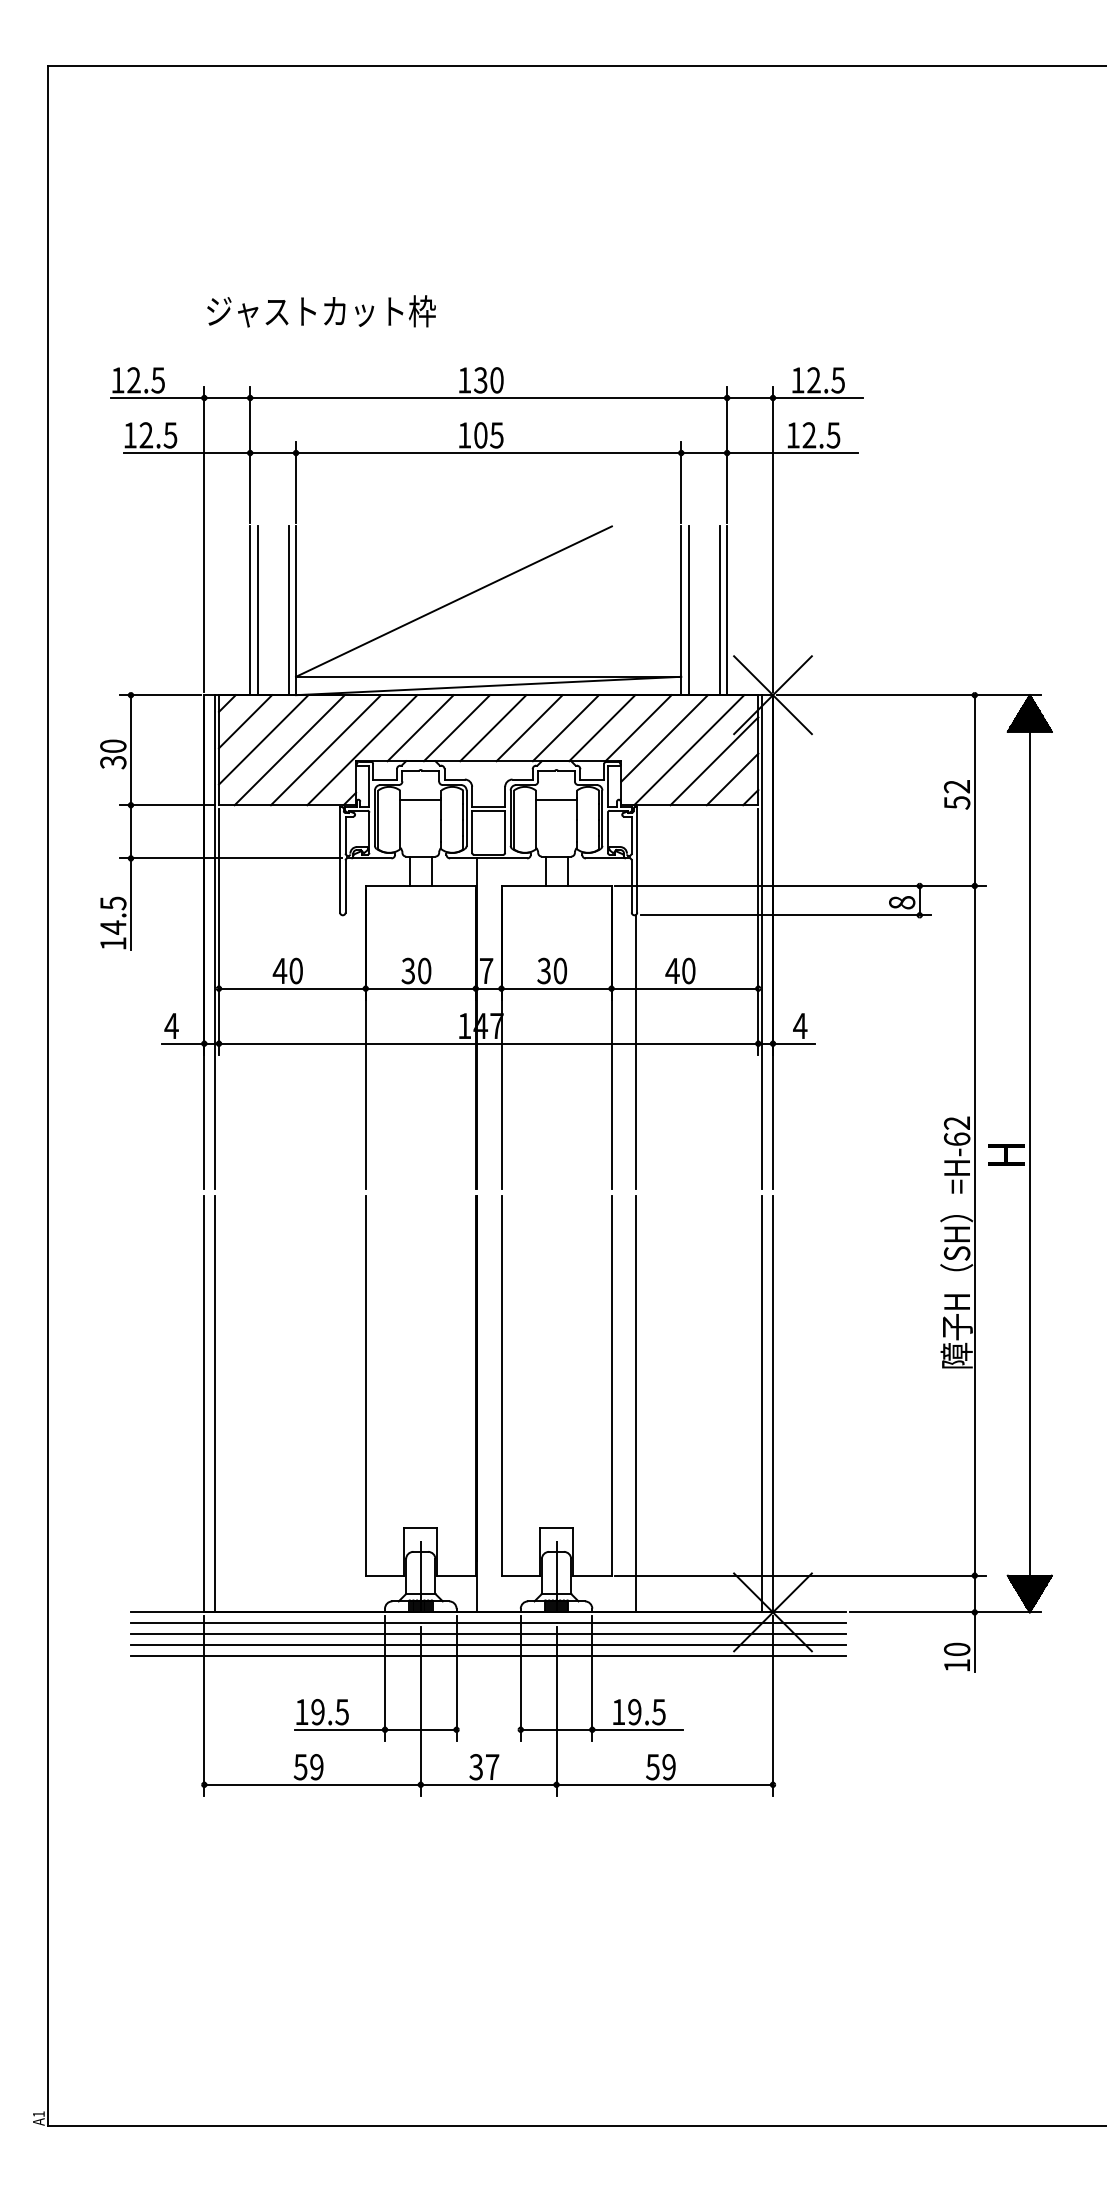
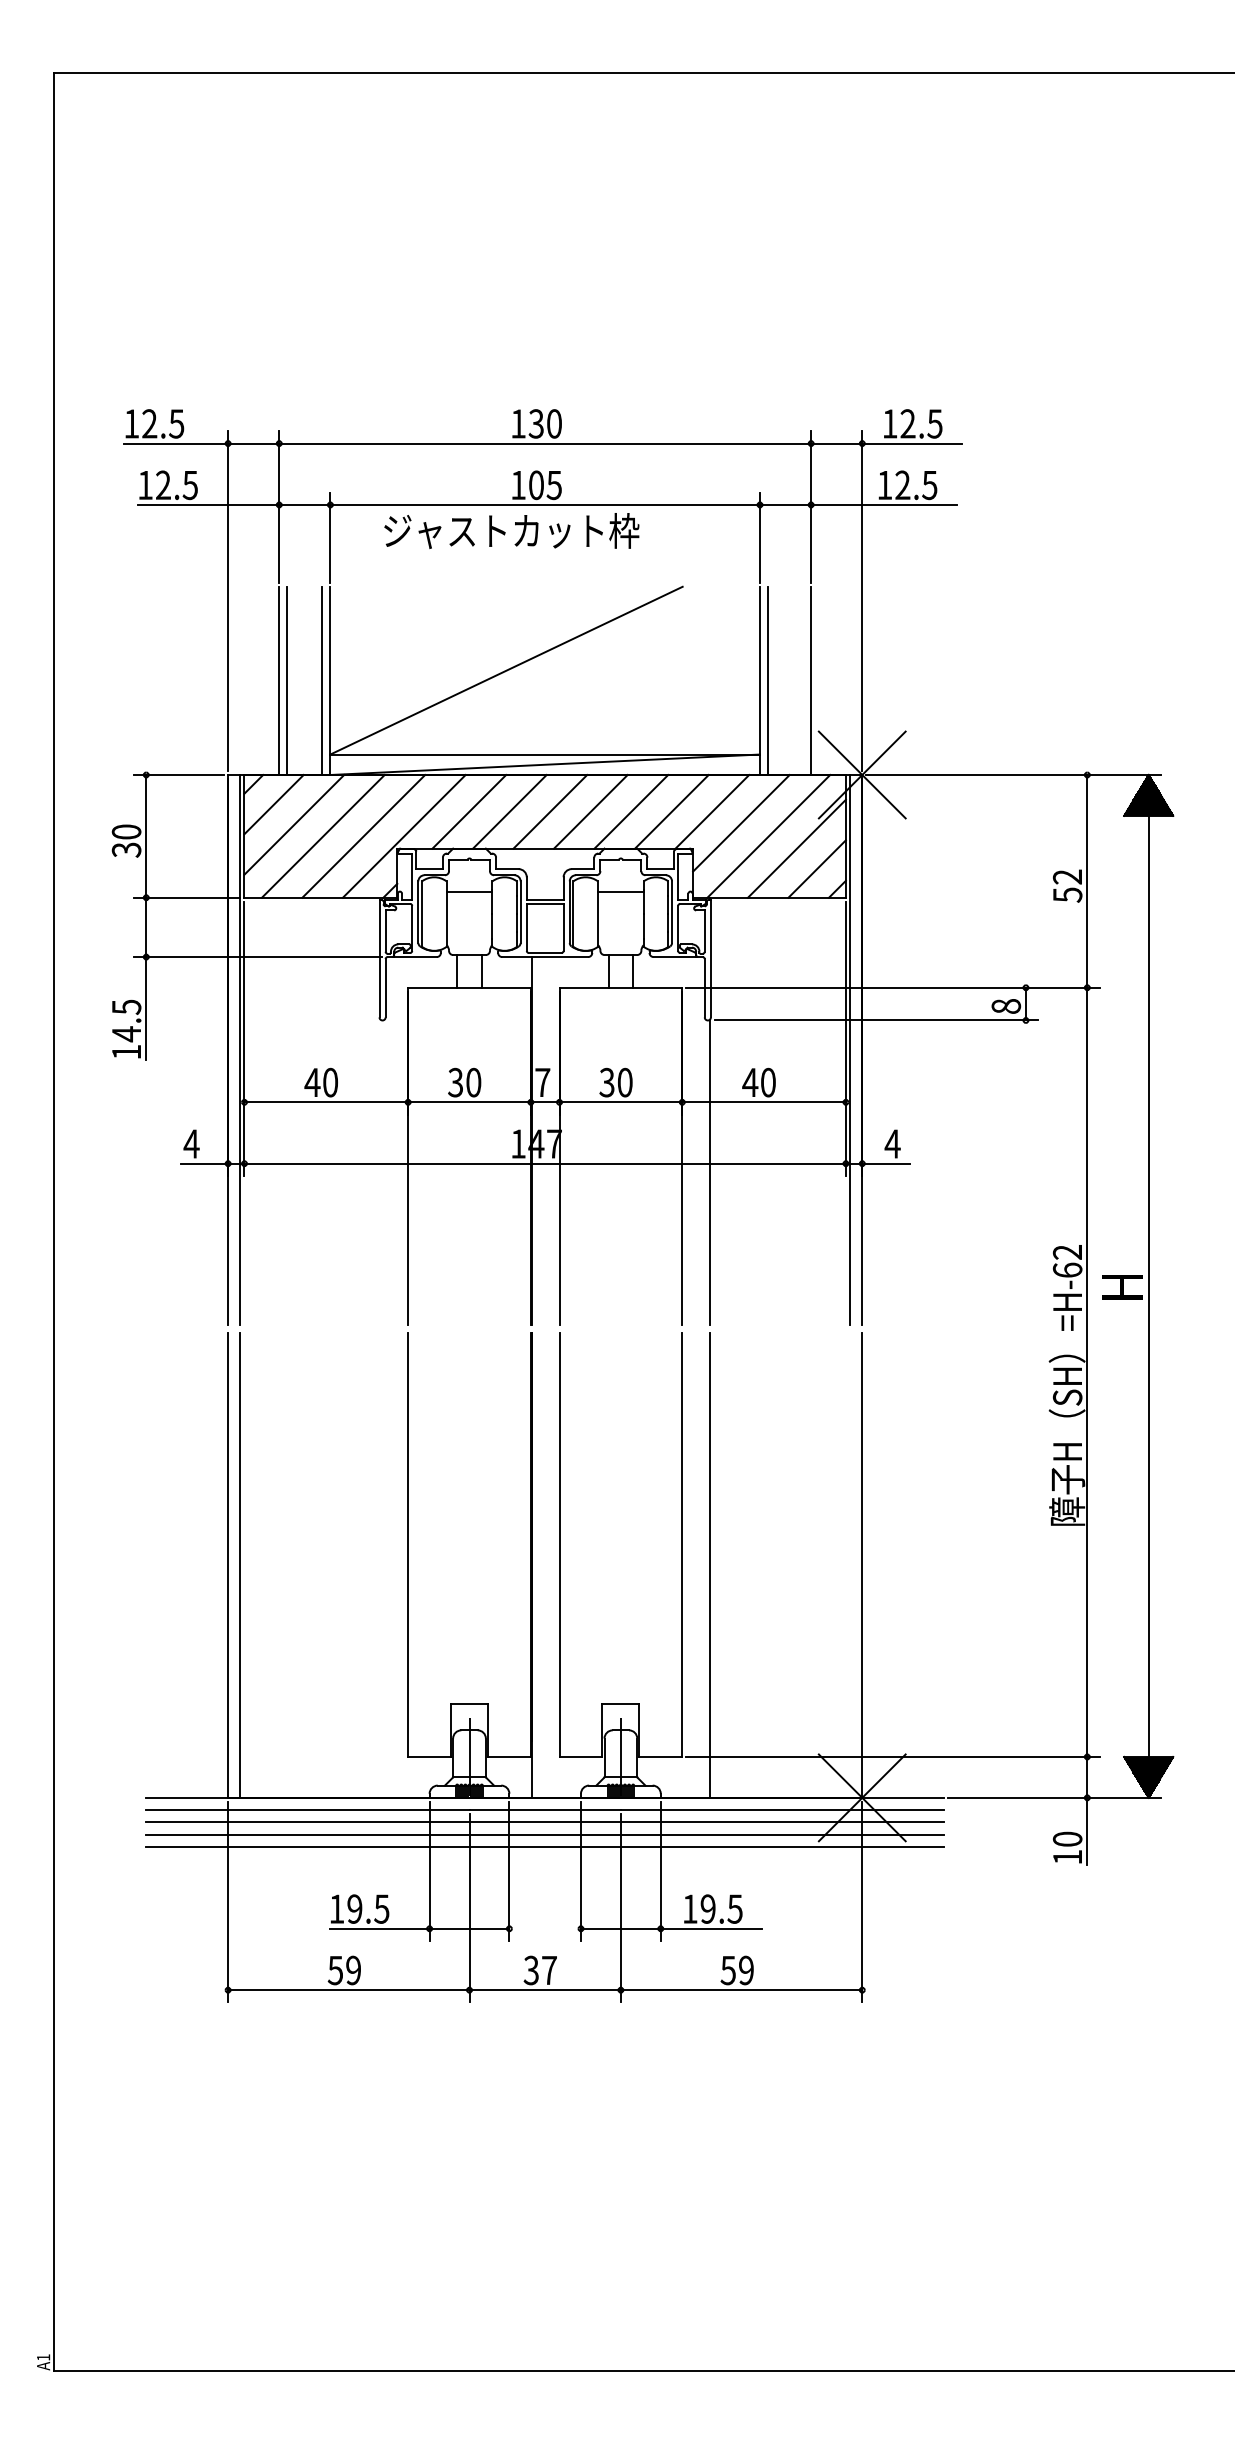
text: (321, 310) -> (511, 530), moved
line: (719, 610) -> (802, 680), removed
line: (762, 1404) -> (850, 1565), removed

